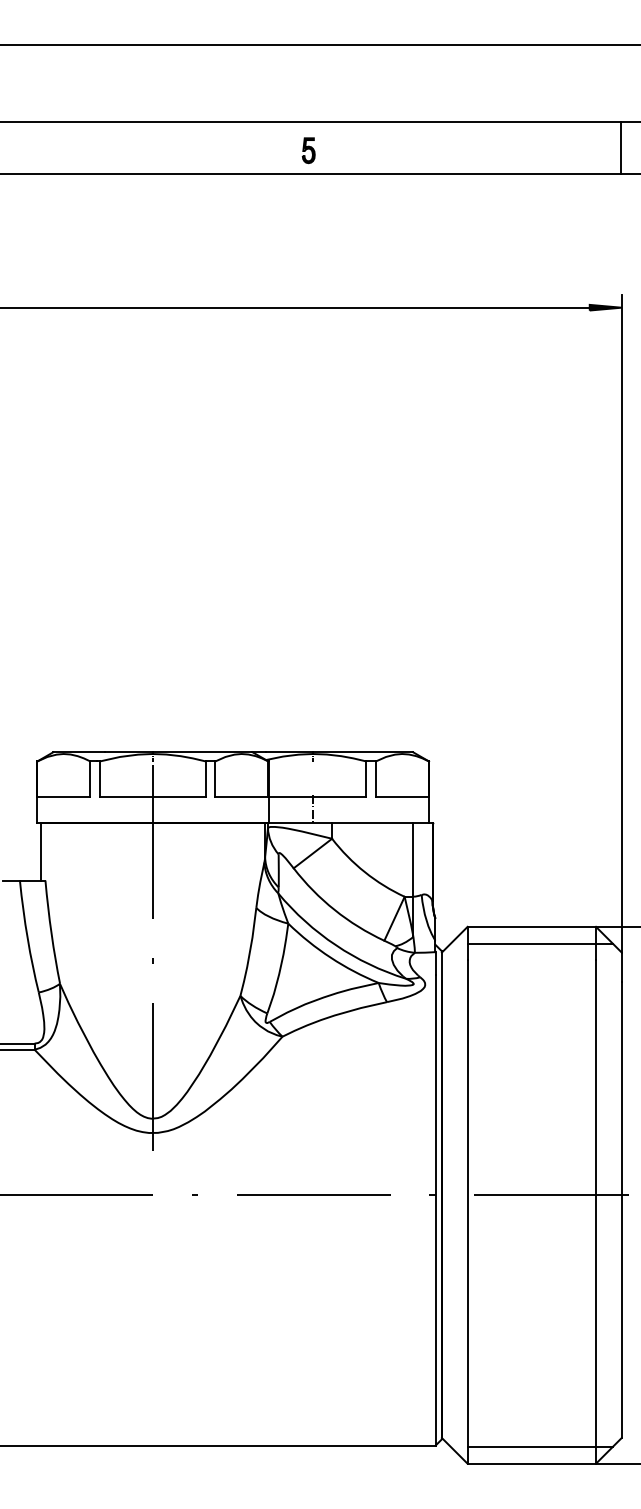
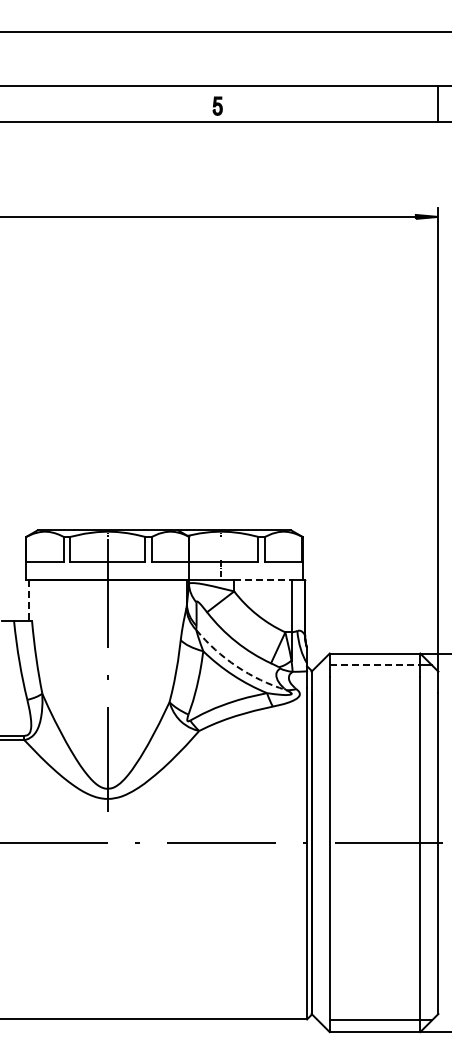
line: (372, 823) -> (262, 580), solid -> dashed
line: (40, 853) -> (28, 601), solid -> dashed
line: (532, 943) -> (375, 665), solid -> dashed
arc: (335, 945) -> (236, 666), solid -> dashed

